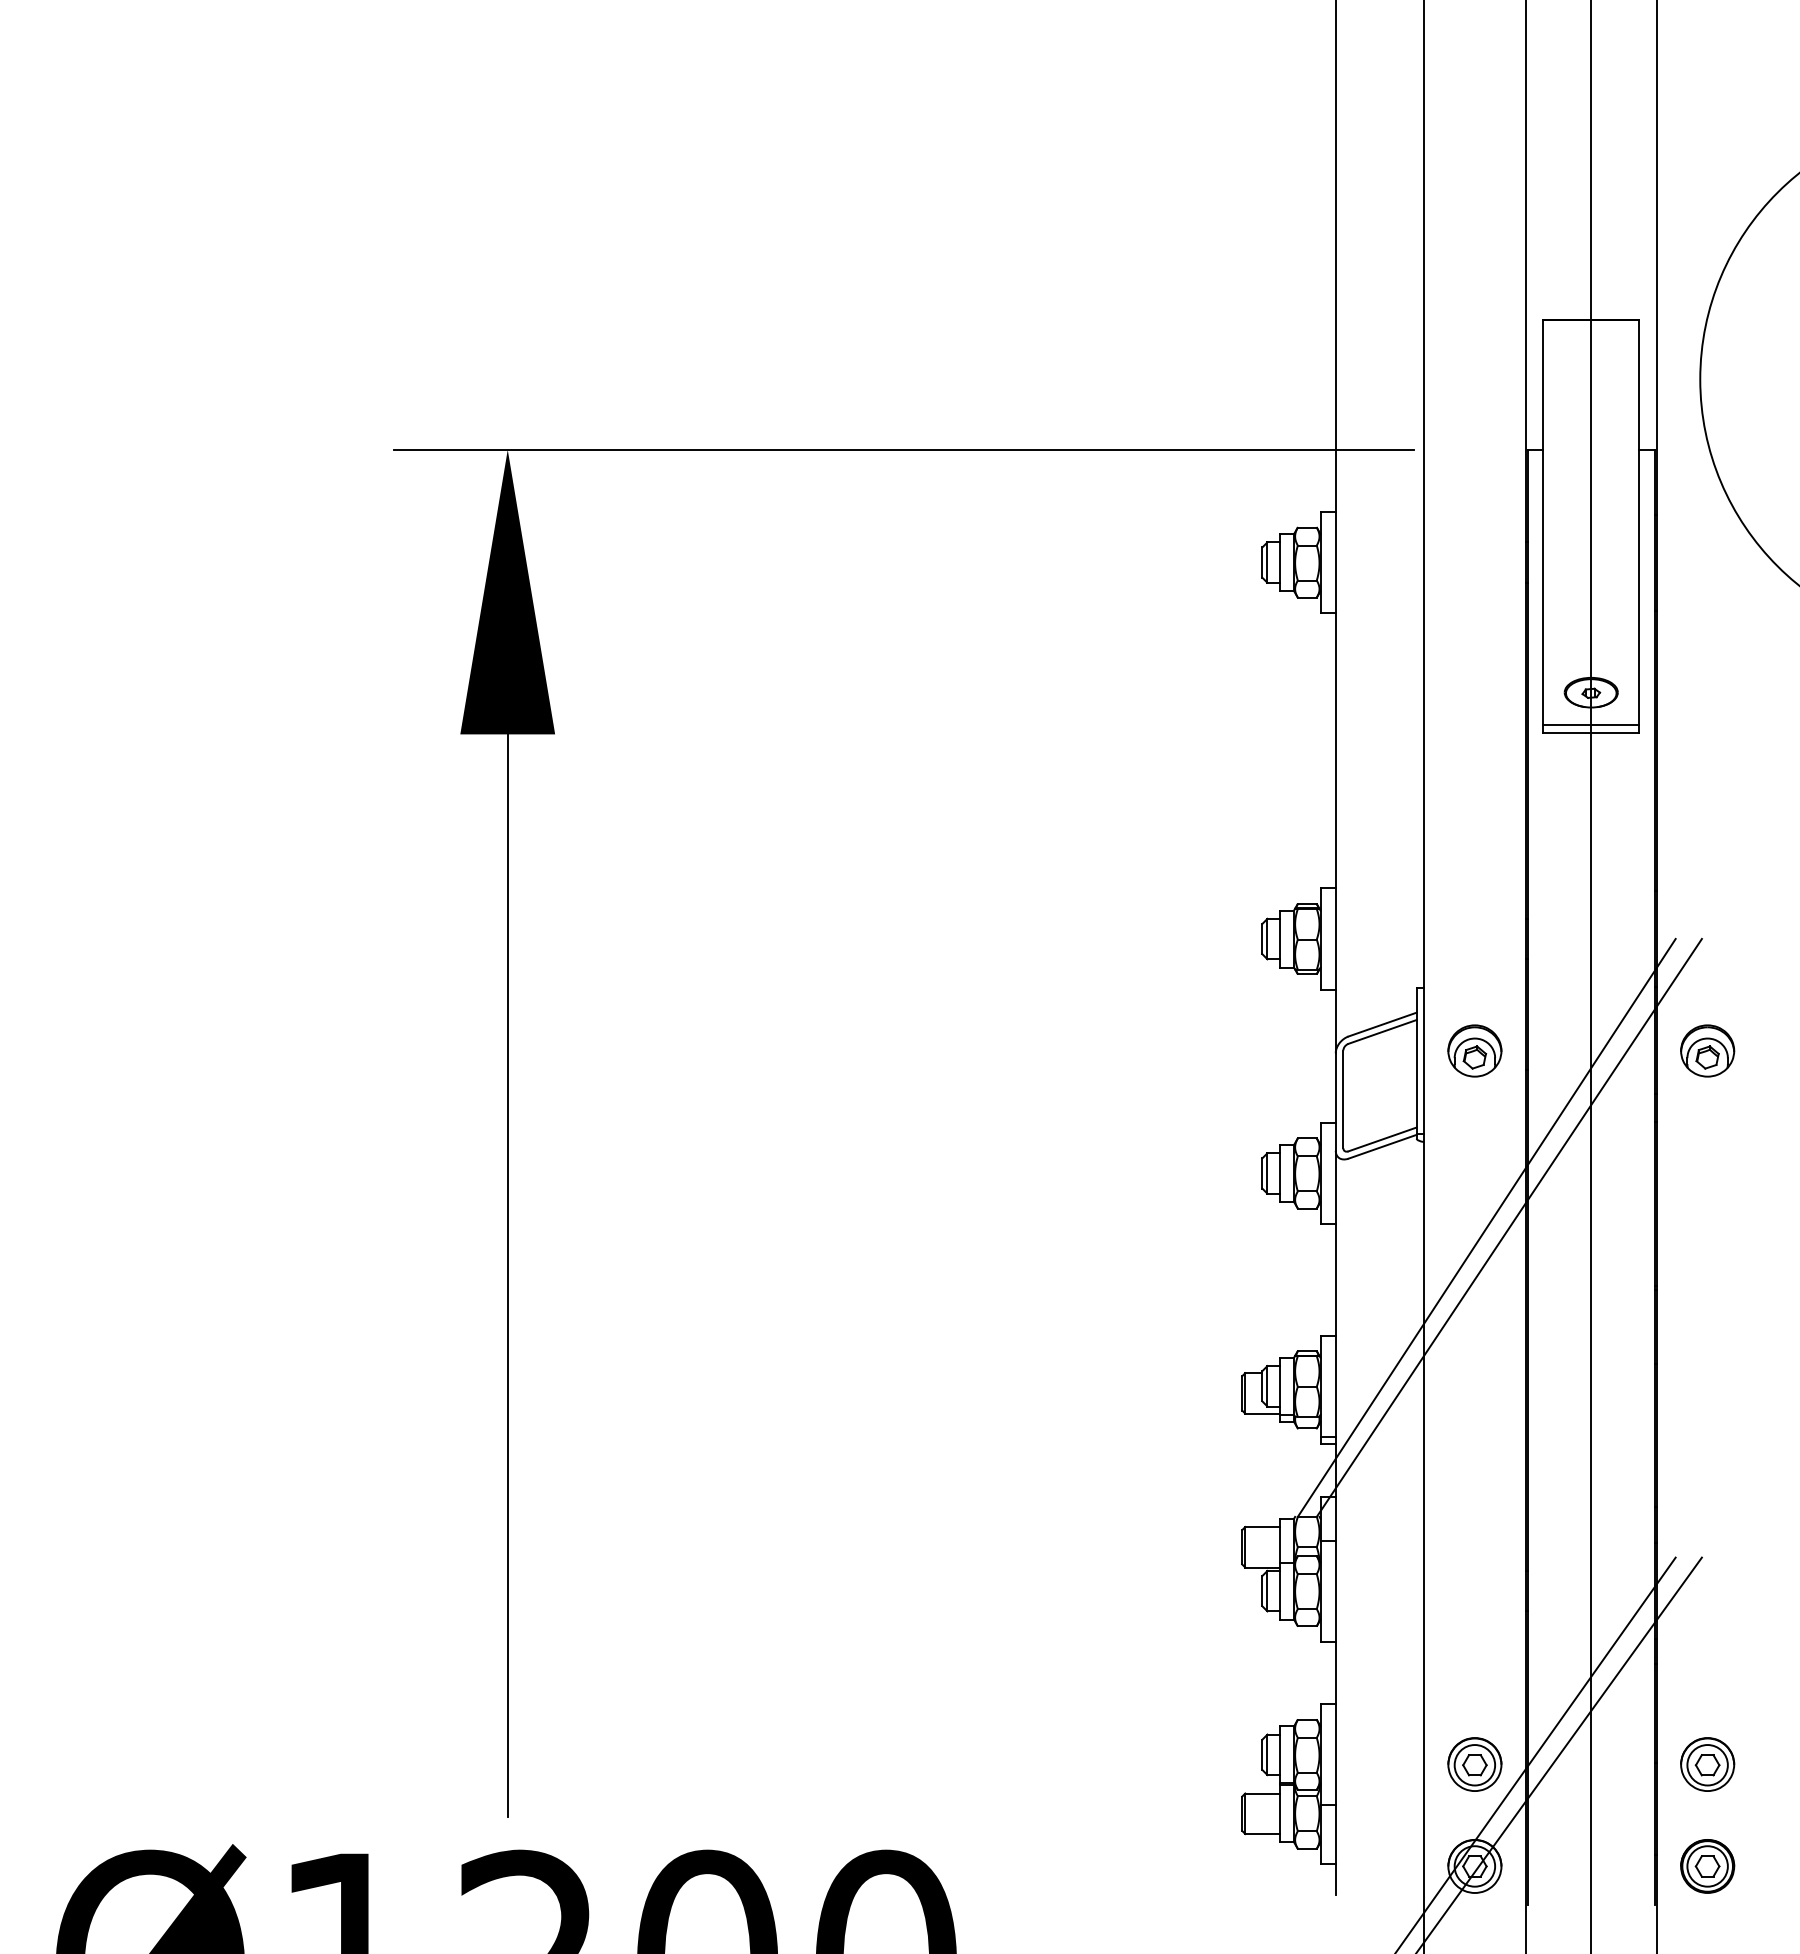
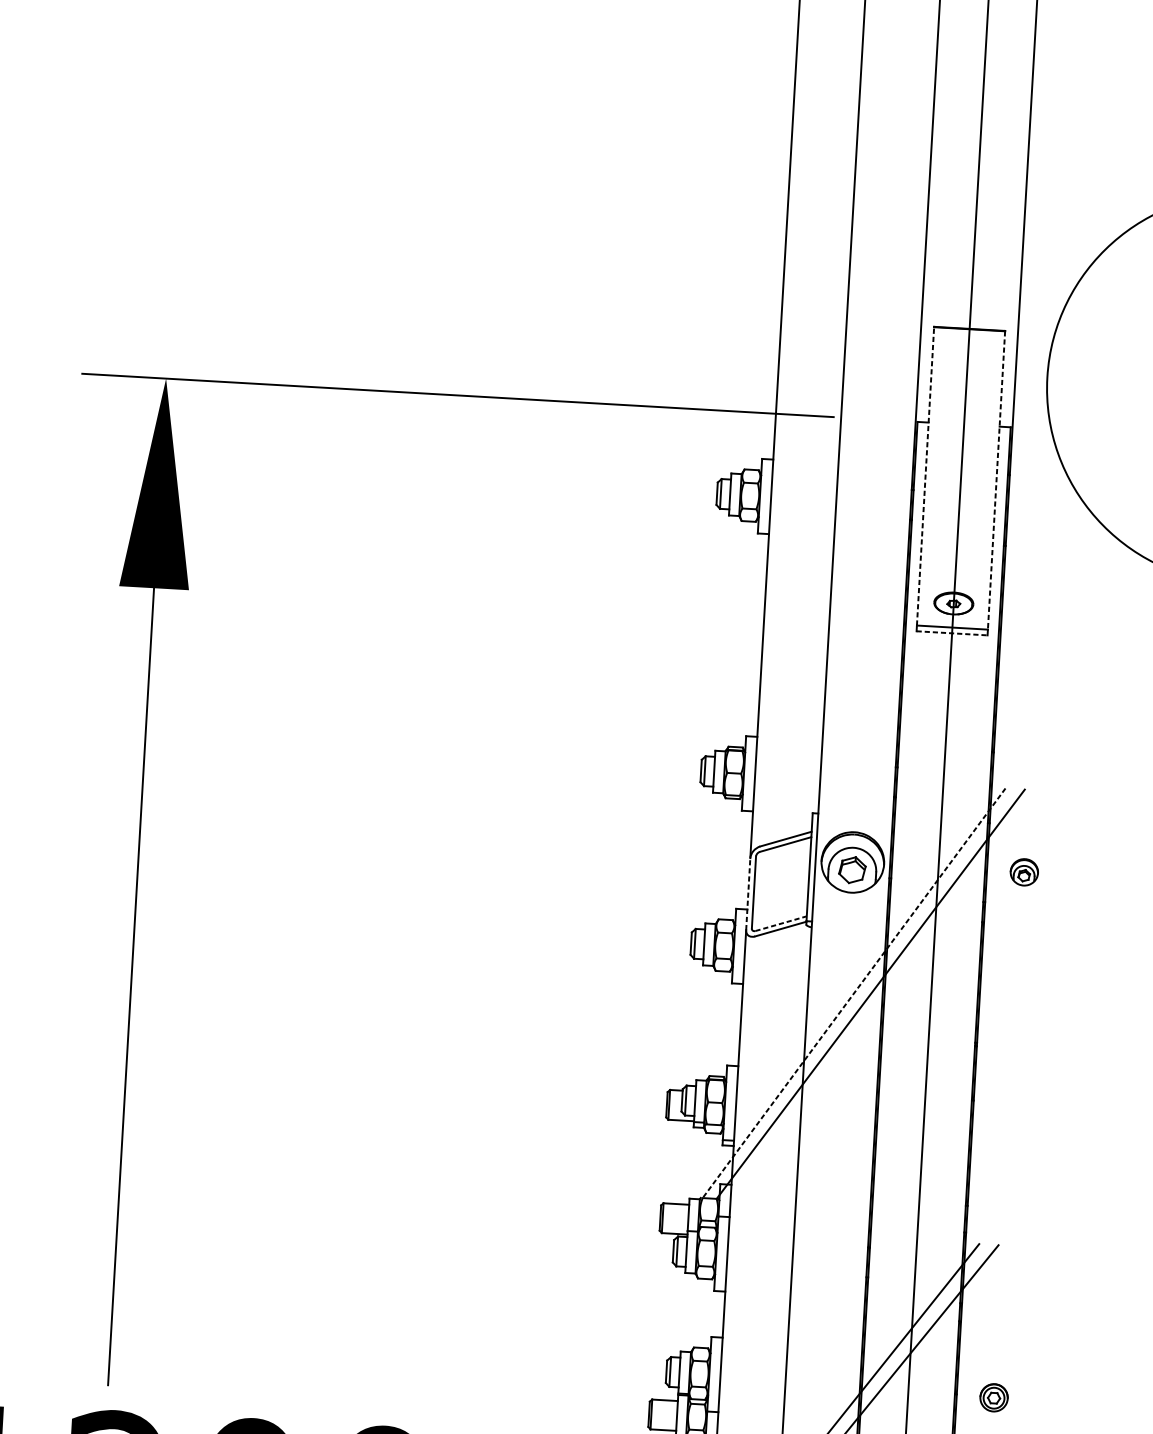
line: (1543, 522) -> (925, 476), solid -> dashed
line: (1639, 522) -> (996, 480), solid -> dashed
line: (1591, 733) -> (952, 633), solid -> dashed
part: (1474, 1050) -> (852, 862), size x1.6
part: (1707, 1050) -> (1024, 871), size x0.7
line: (1335, 1102) -> (748, 894), solid -> dashed
line: (1383, 1139) -> (781, 923), solid -> dashed
line: (1486, 1228) -> (853, 993), solid -> dashed
part: (1474, 1764) -> (822, 1387), removed
part: (1707, 1764) -> (993, 1397), size x0.7

